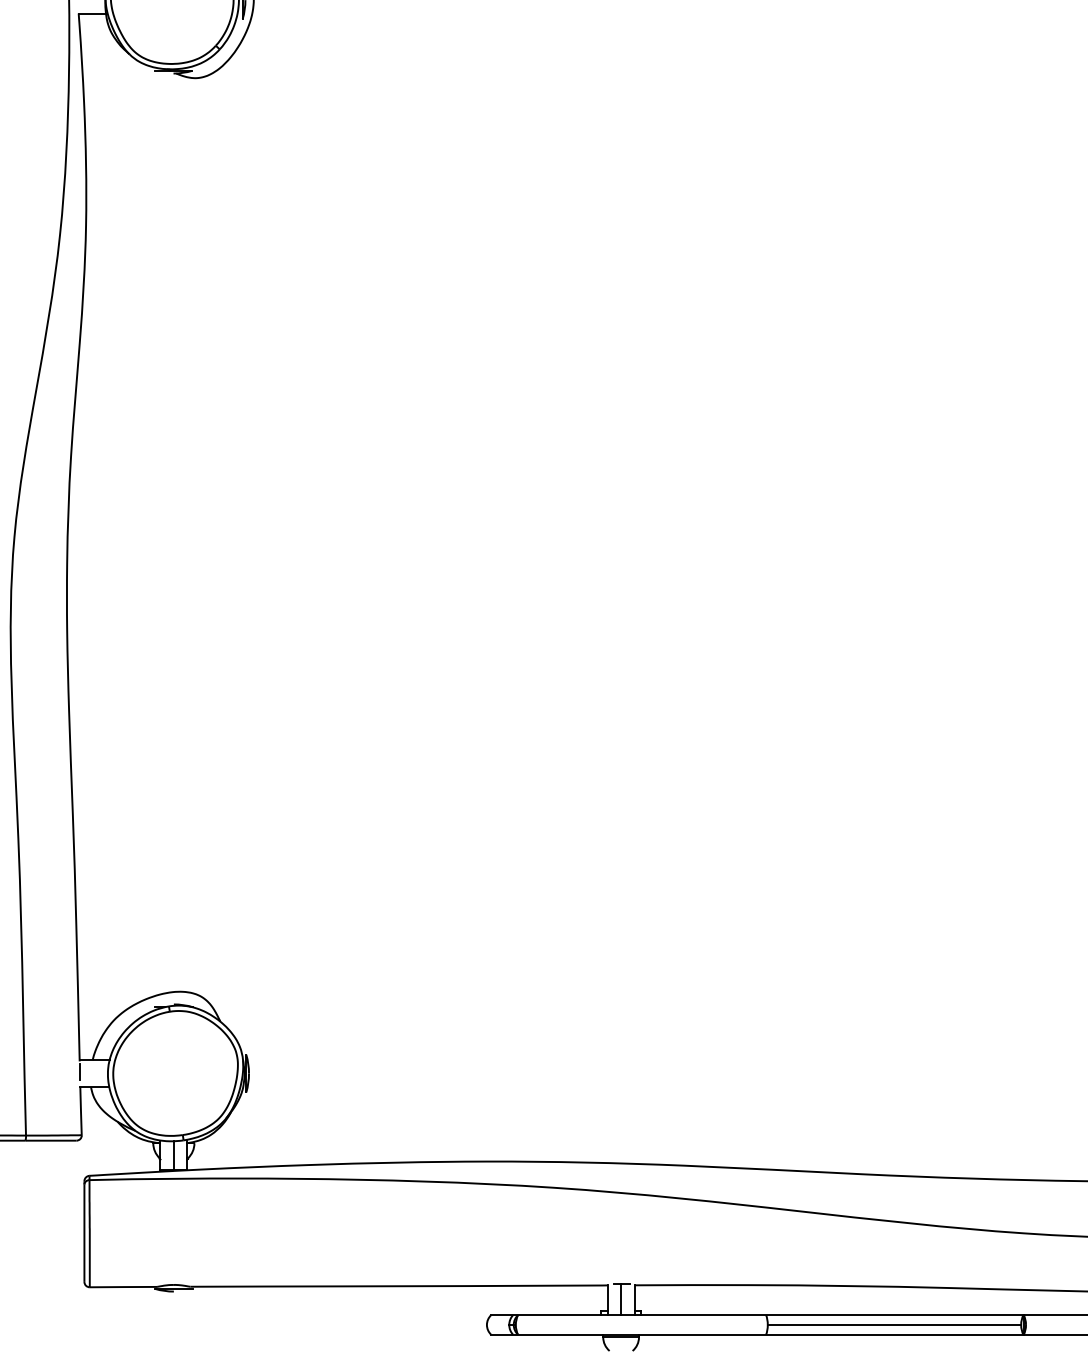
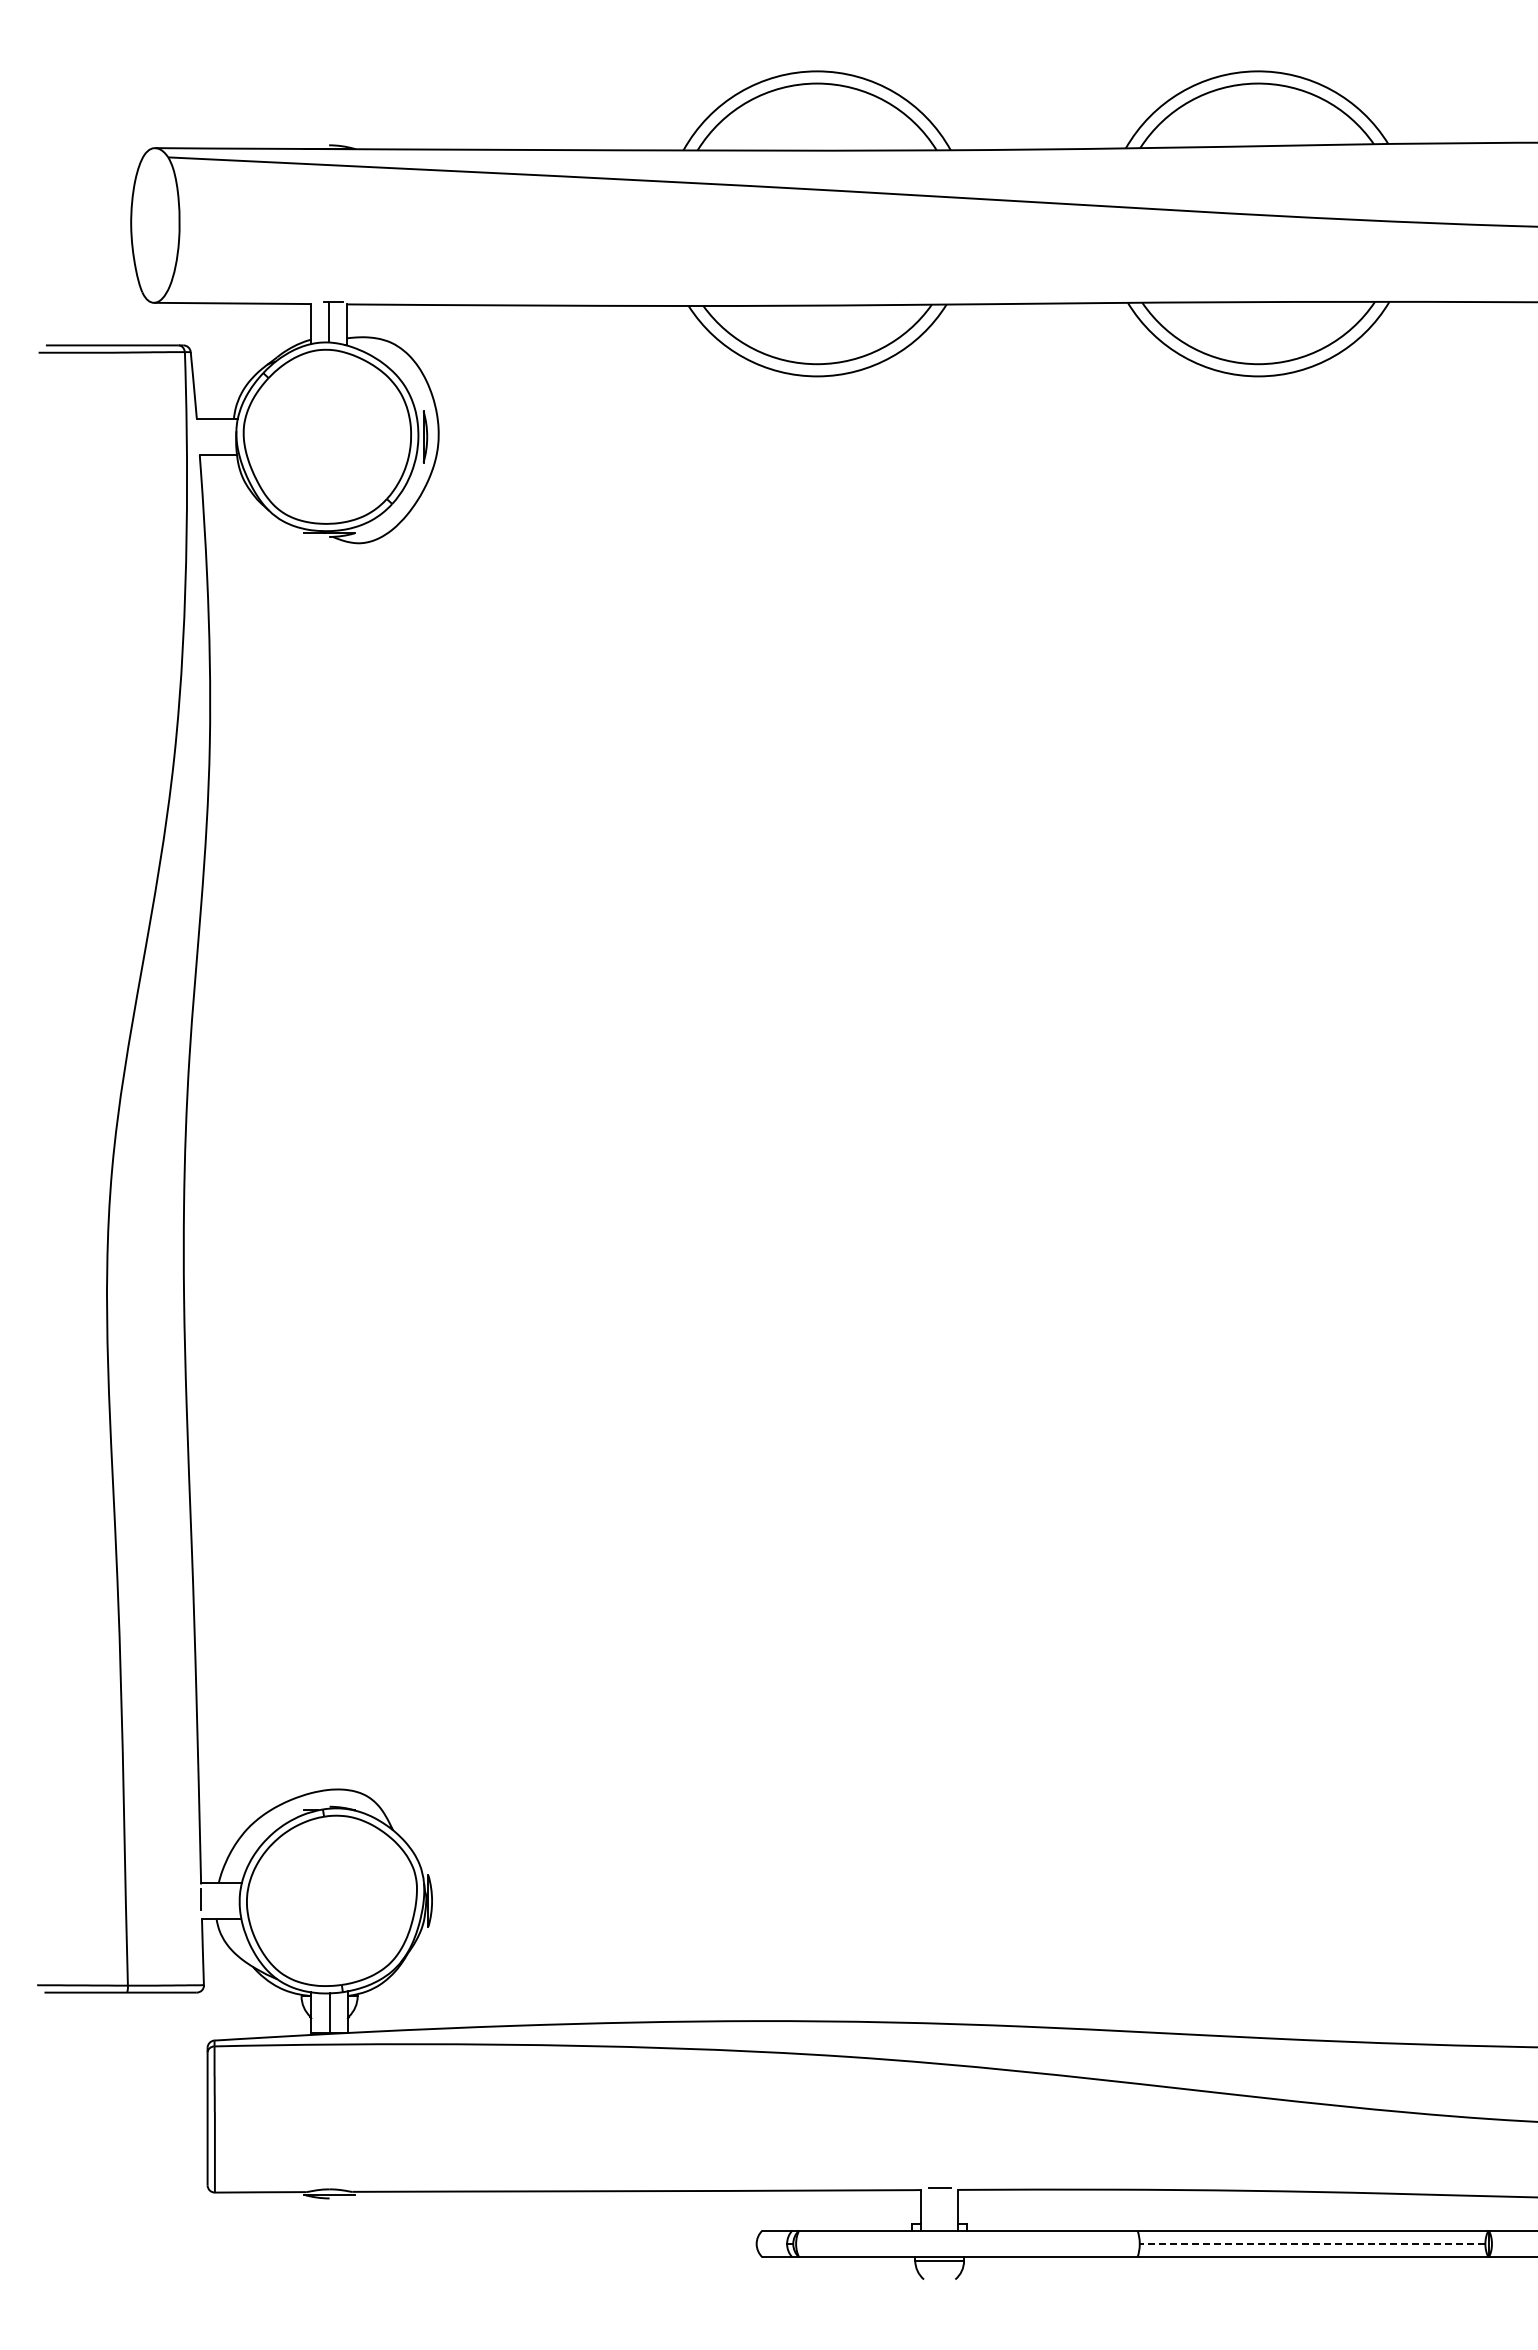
line: (620, 1298) -> (939, 2208), removed
line: (894, 1324) -> (1312, 2243), solid -> dashed

